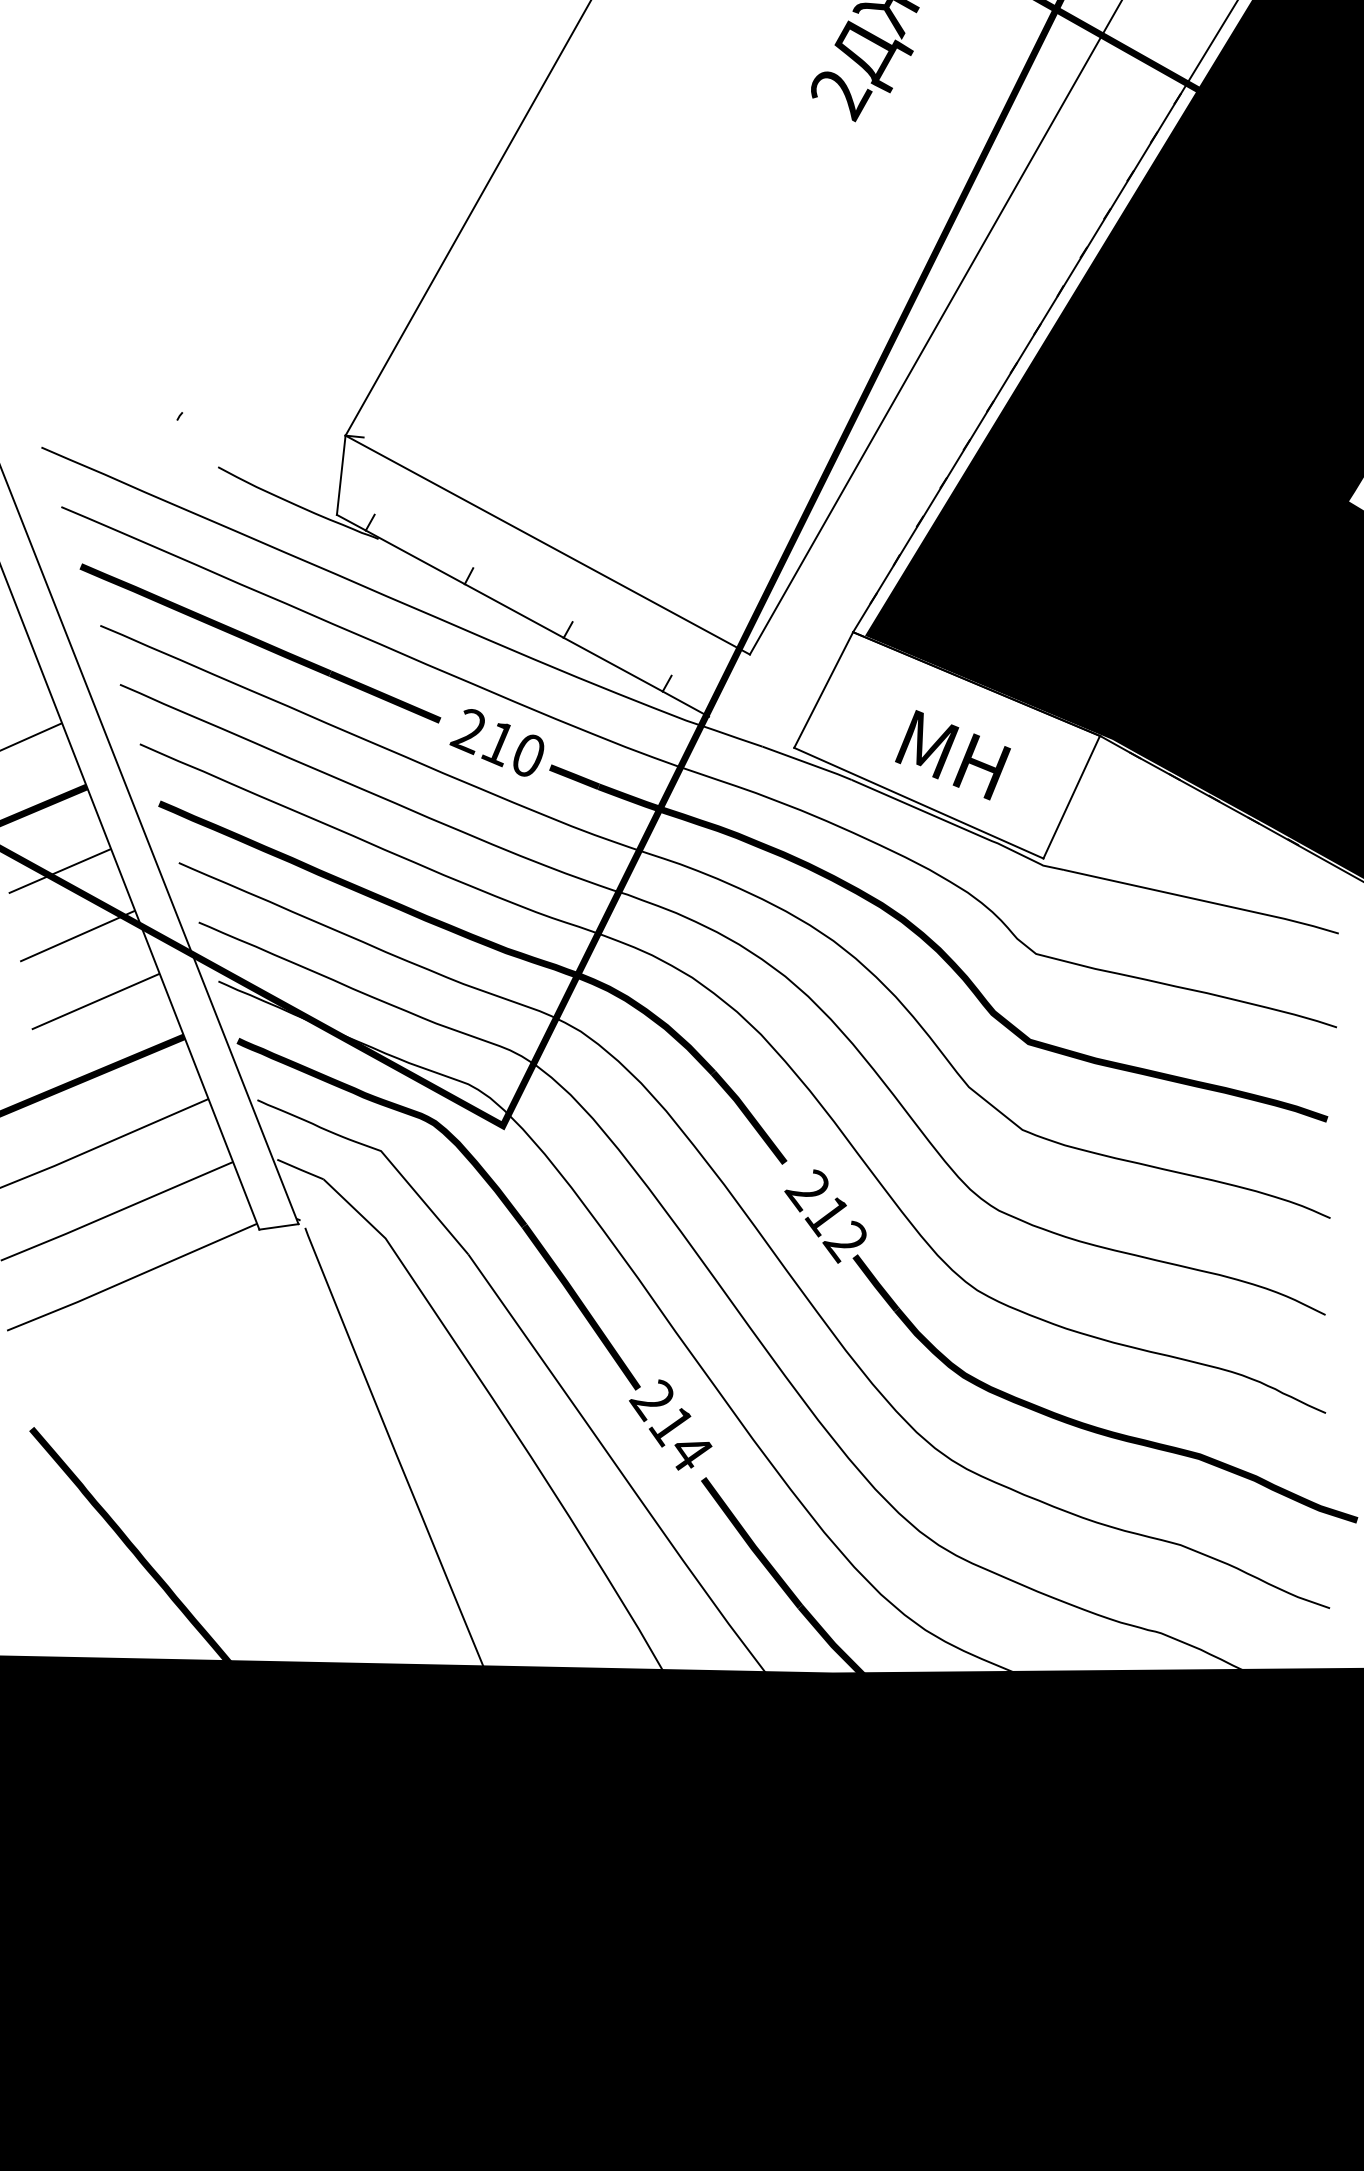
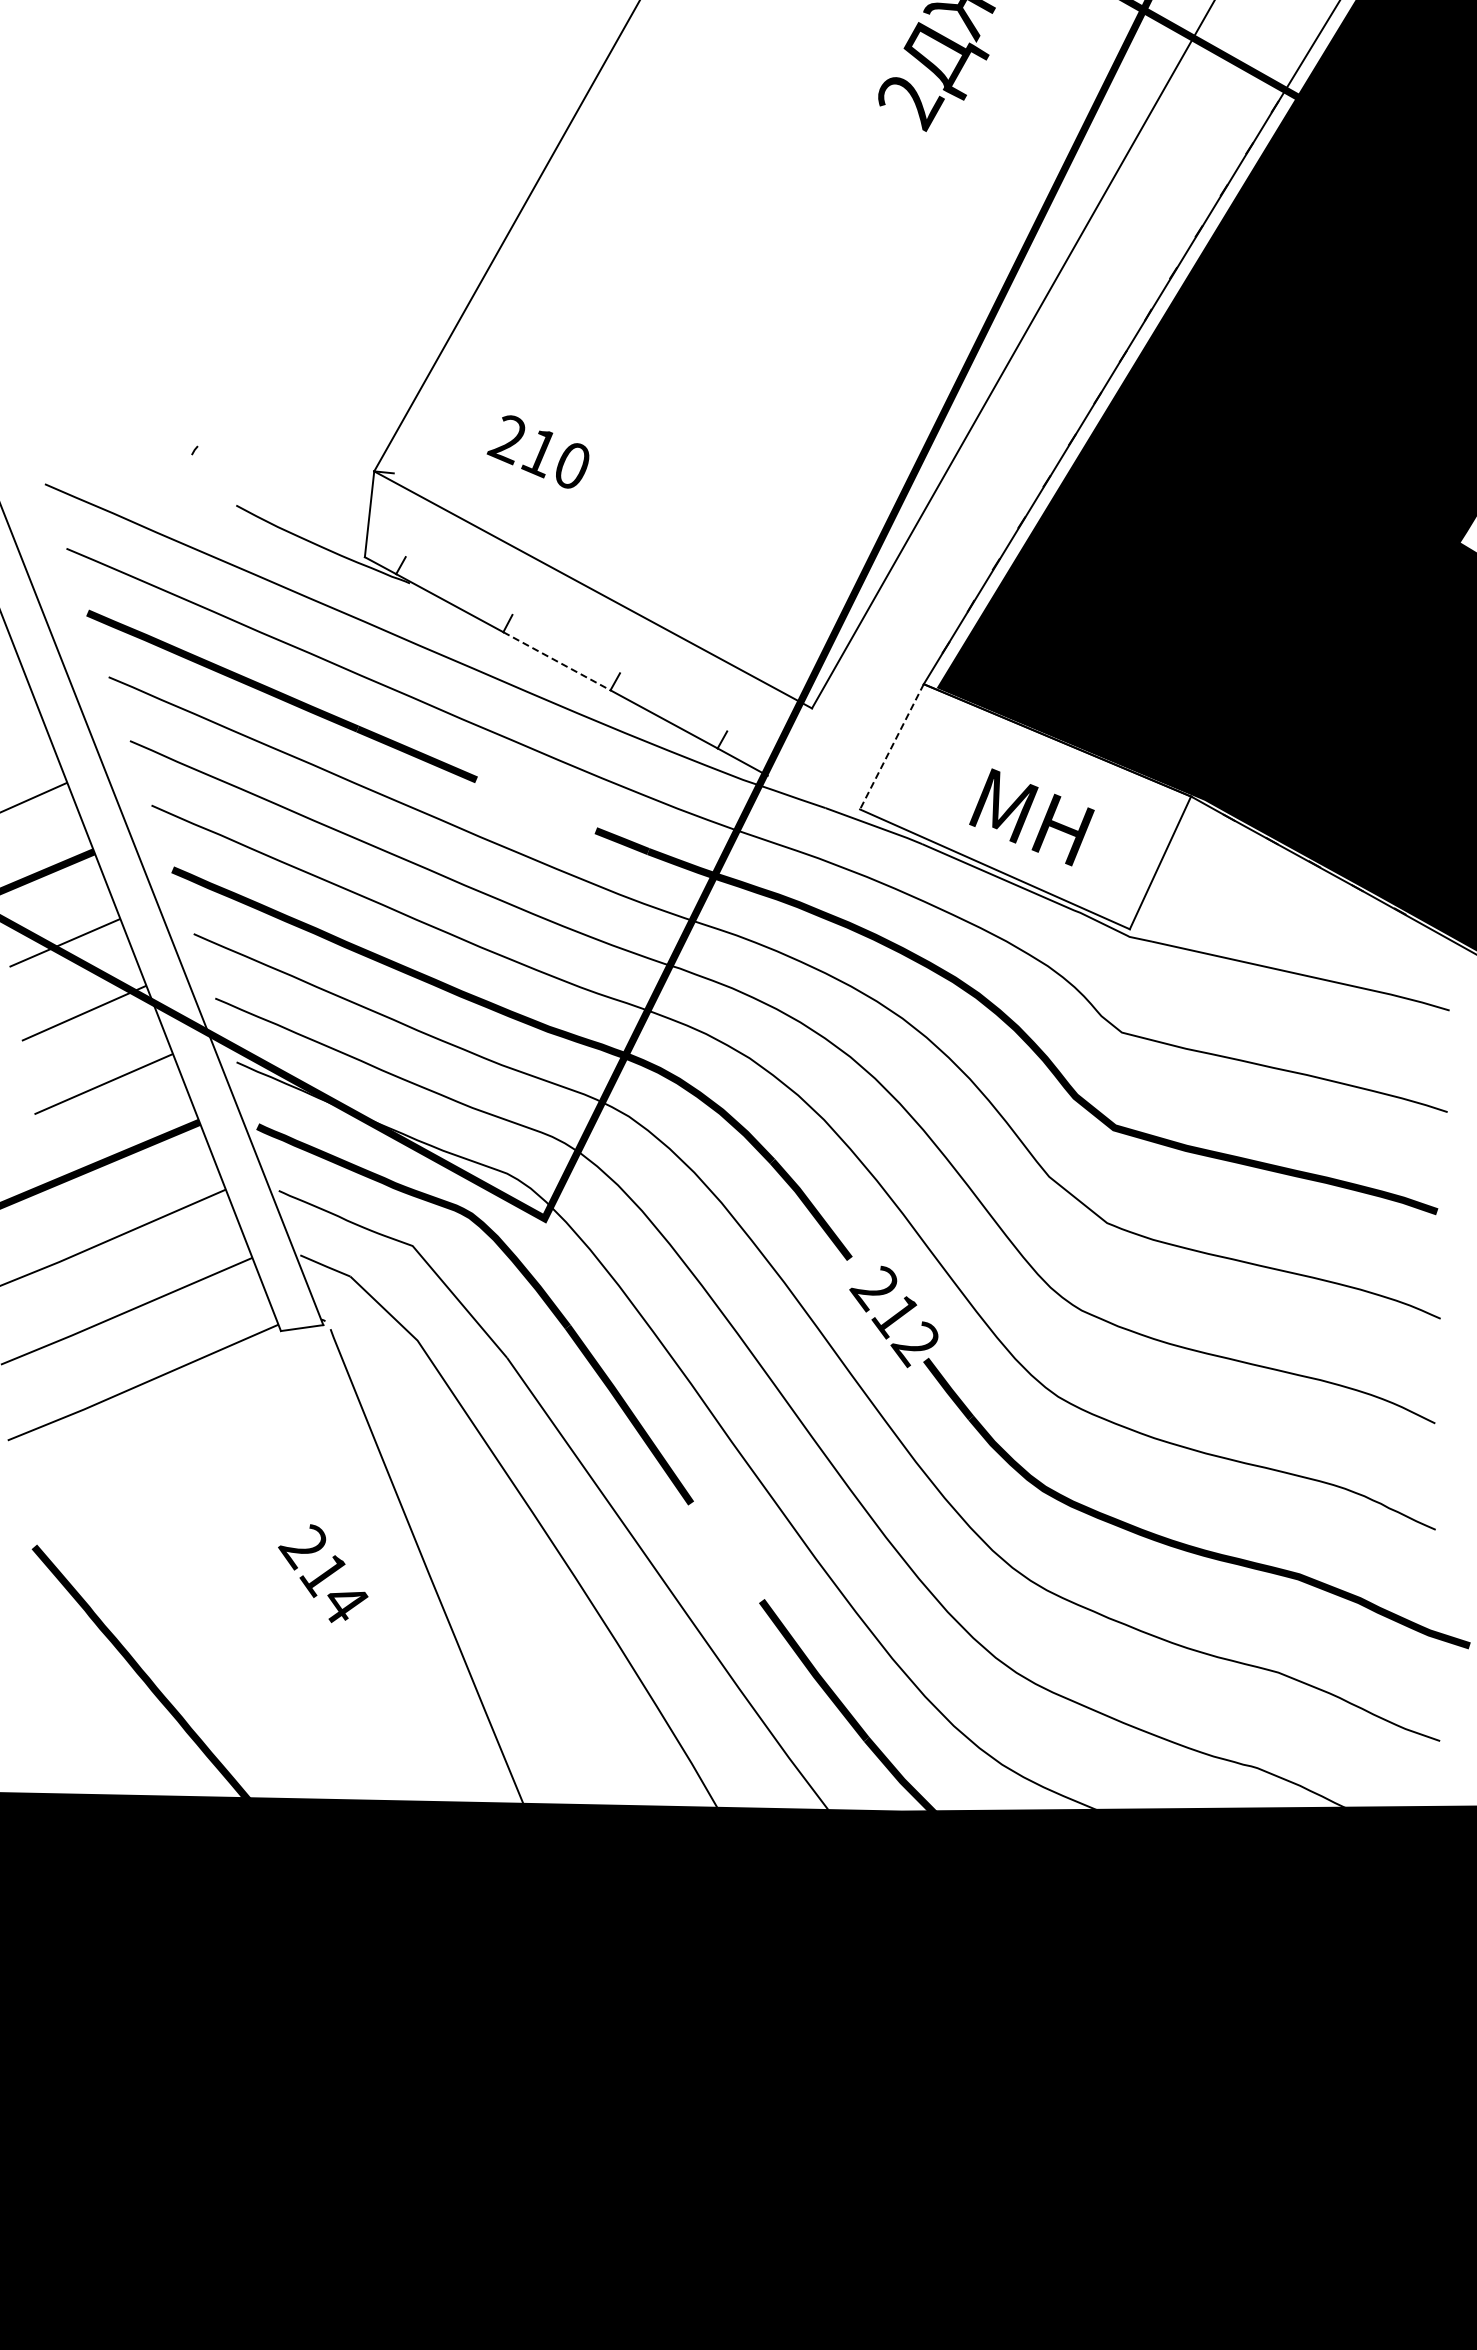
line: (513, 611) -> (556, 661), solid -> dashed
line: (823, 690) -> (891, 747), solid -> dashed
text: (496, 742) -> (537, 451), moved
text: (670, 1424) -> (323, 1573), moved

